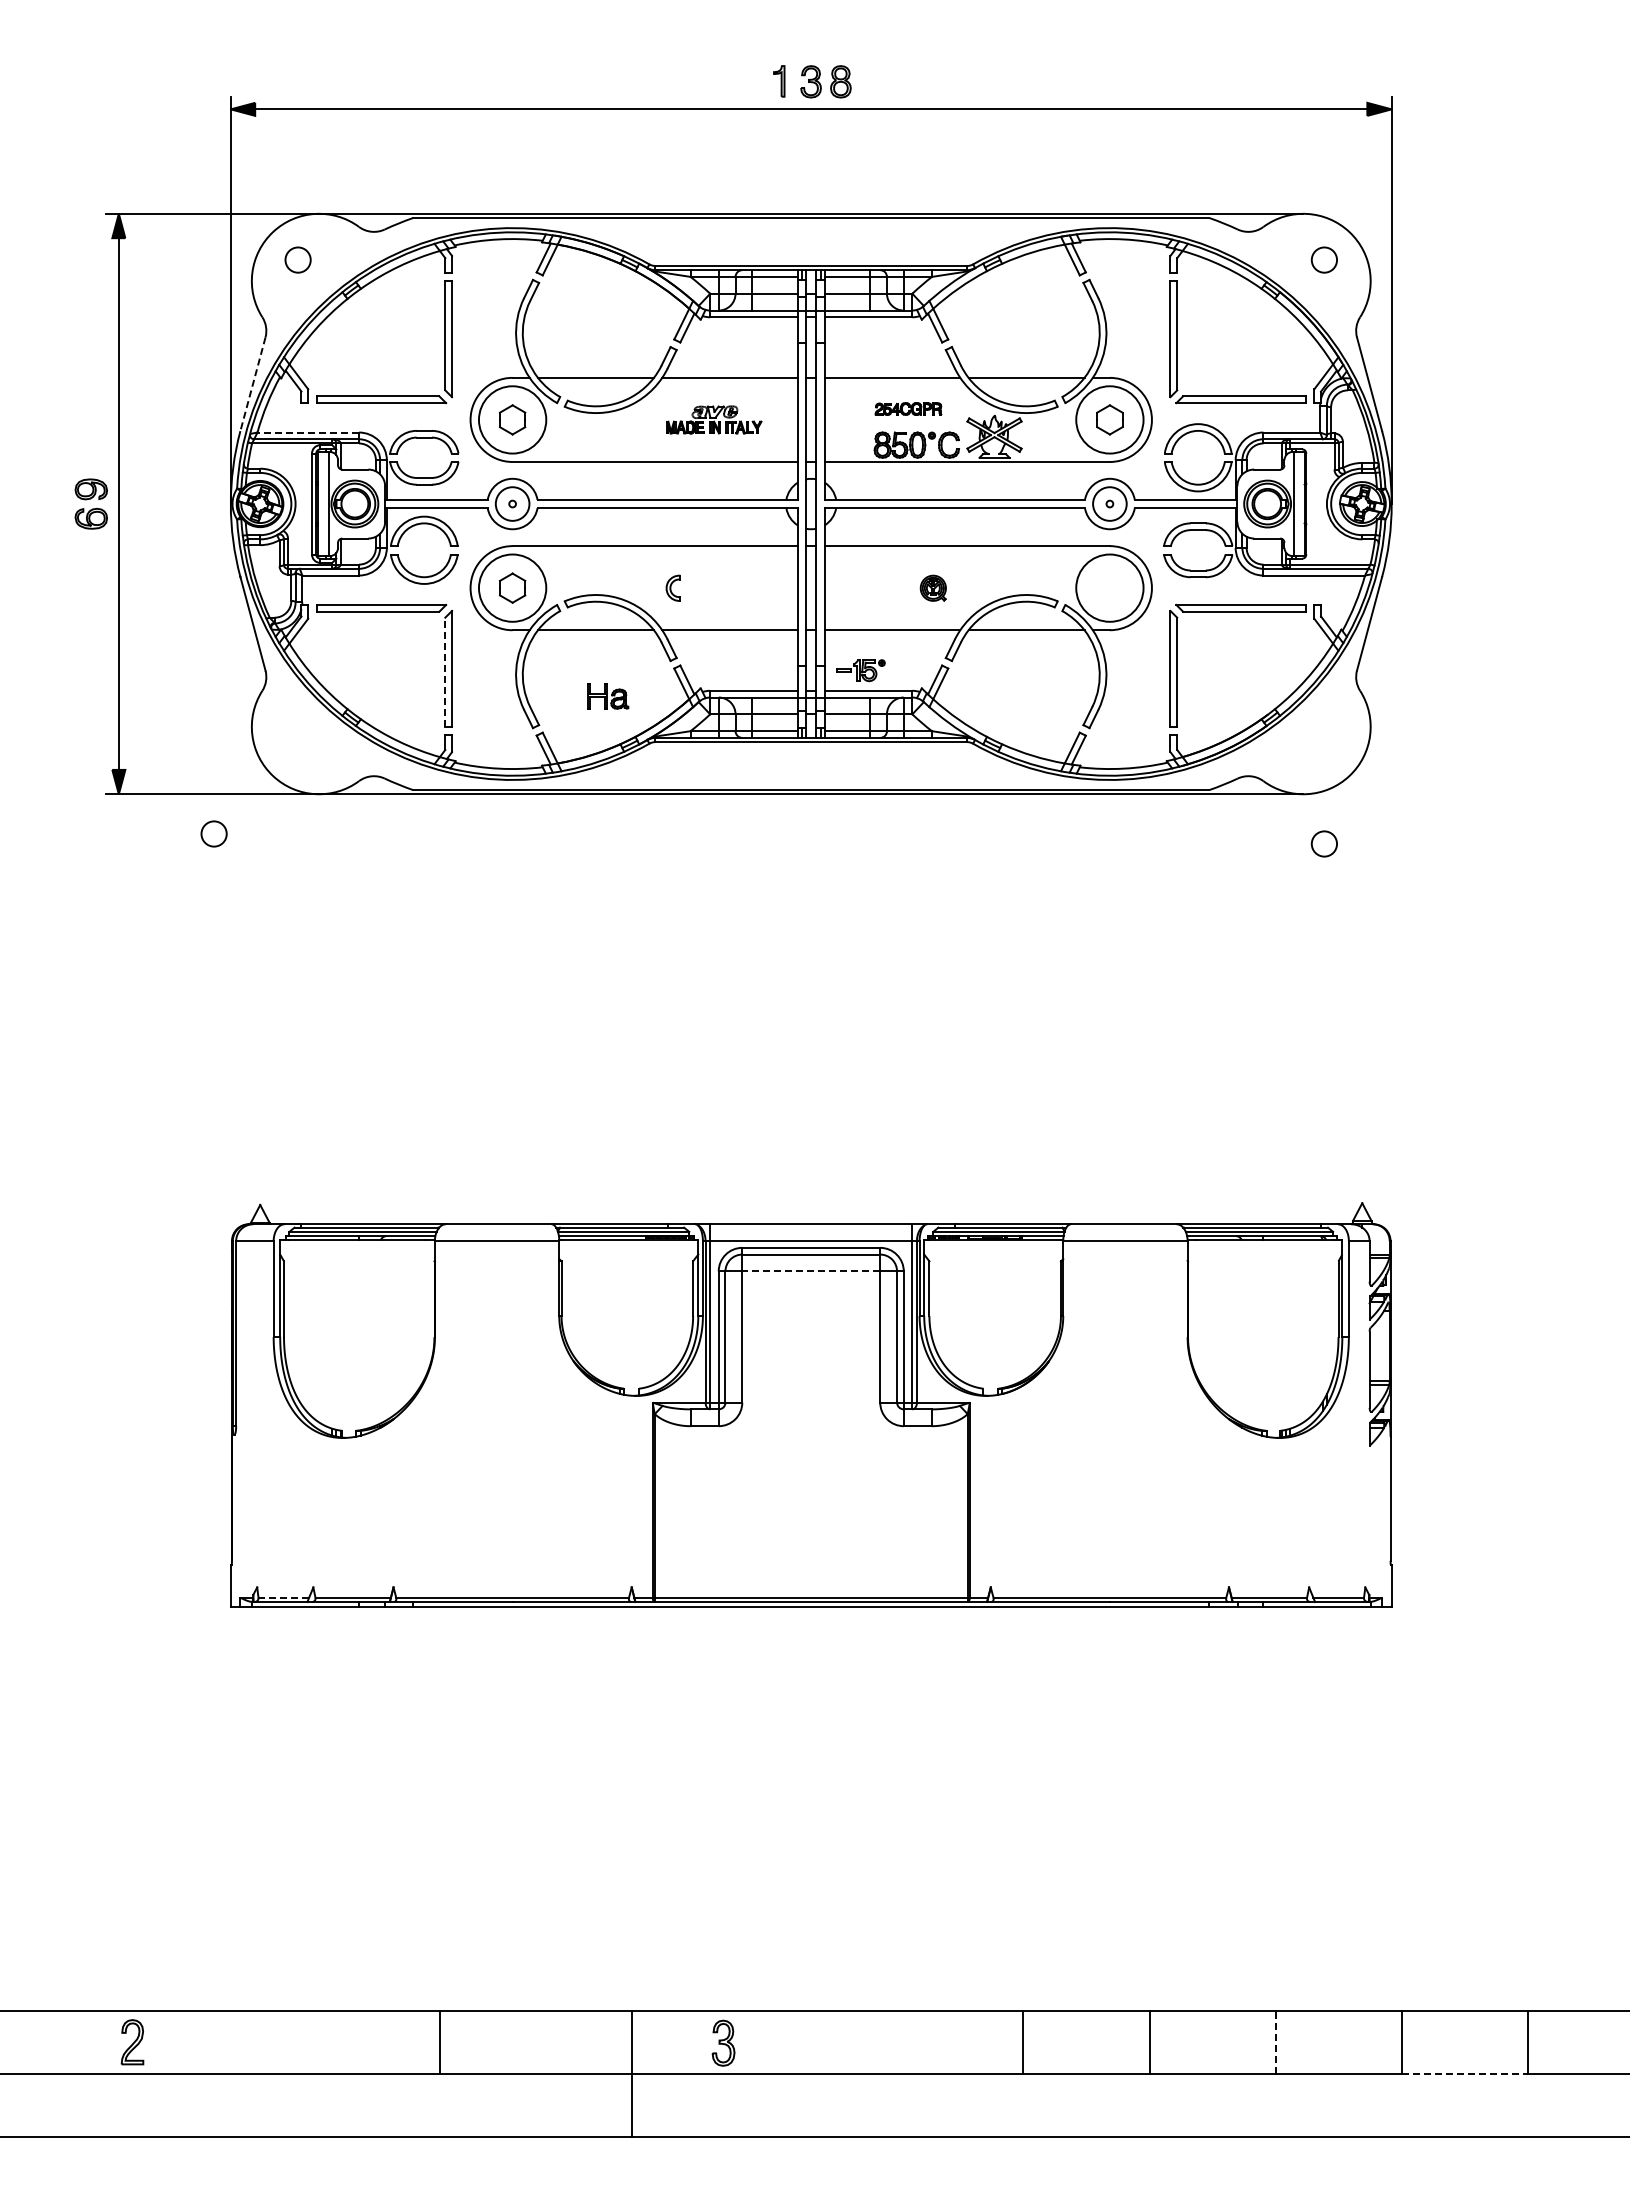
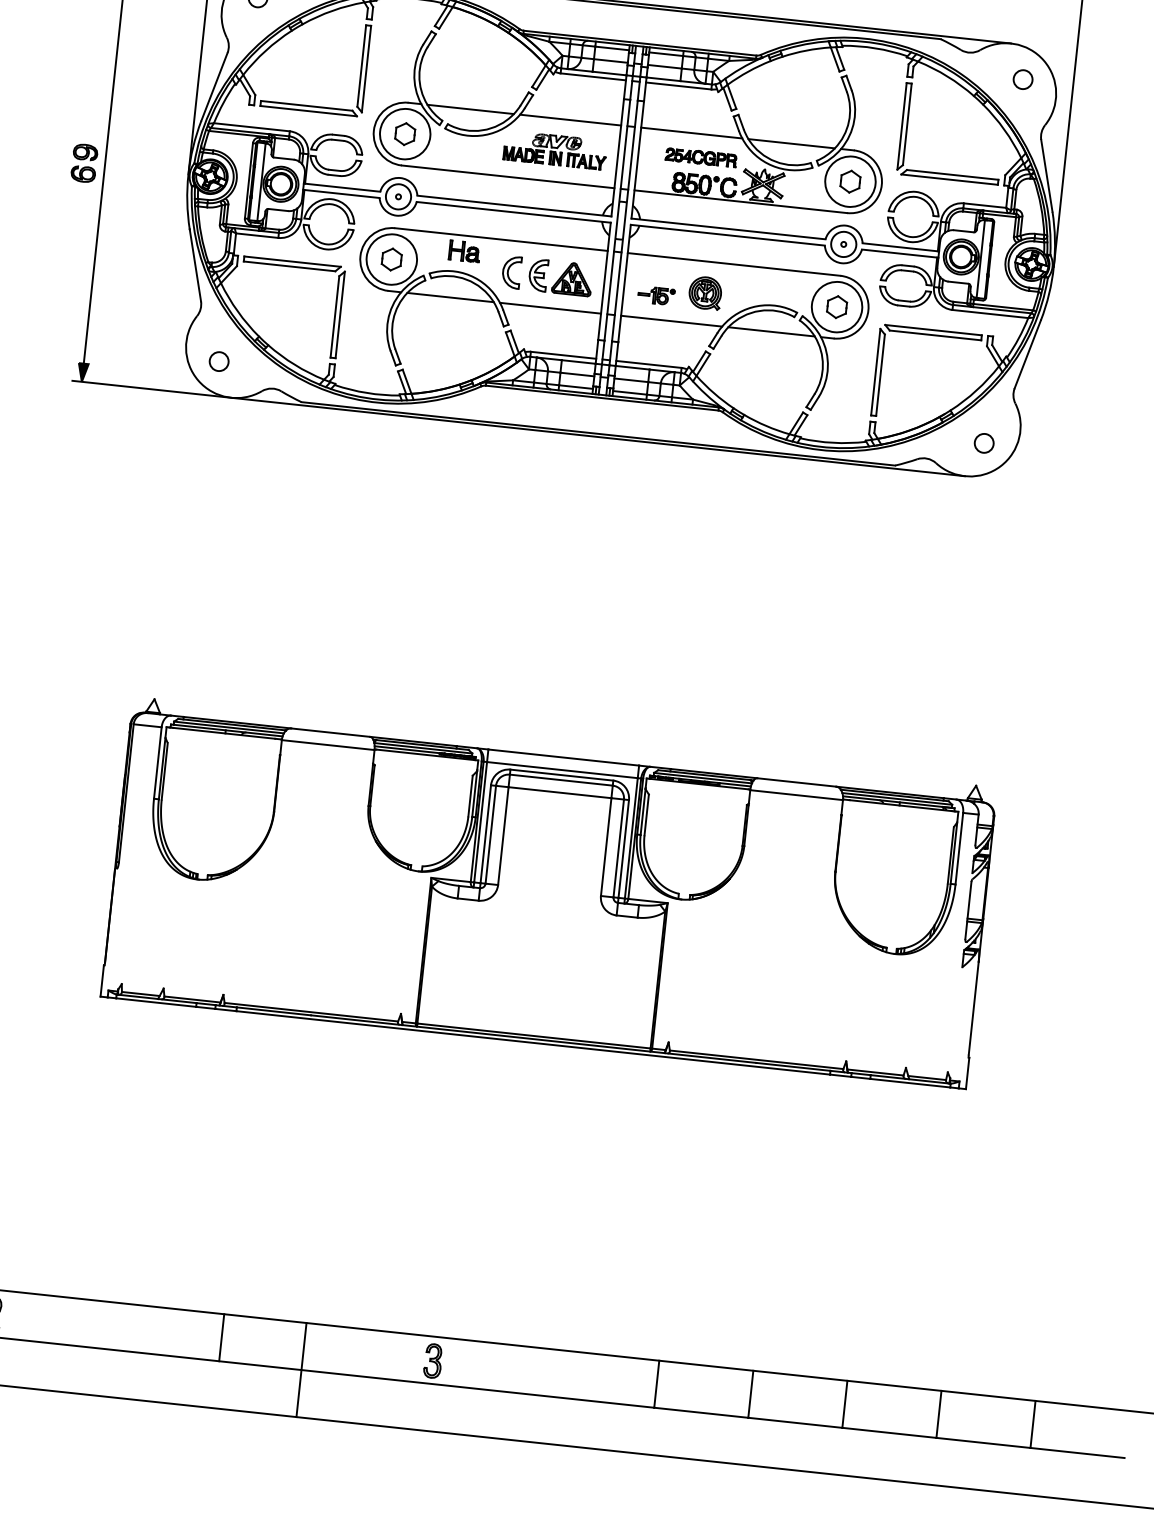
line: (252, 384) -> (214, 87), dashed -> solid
part: (908, 408) -> (701, 157), size x1.43
part: (713, 419) -> (554, 149), size x1.43
line: (308, 432) -> (252, 127), dashed -> solid
part: (1109, 587) -> (836, 306), added
part: (673, 588) -> (511, 272), size x1.67
part: (738, 588) -> (560, 277), added
part: (933, 588) -> (705, 293), size x1.67
part: (860, 670) -> (656, 295), moved
line: (445, 672) -> (335, 317), dashed -> solid
part: (608, 696) -> (464, 251), moved
circle: (213, 833) -> (218, 361), moved
circle: (1323, 843) -> (983, 442), moved
line: (811, 1271) -> (560, 792), dashed -> solid
line: (283, 1597) -> (140, 993), dashed -> solid
line: (1275, 2042) -> (844, 1404), dashed -> solid
line: (632, 2073) -> (301, 1369), moved
line: (1465, 2073) -> (983, 1442), dashed -> solid

